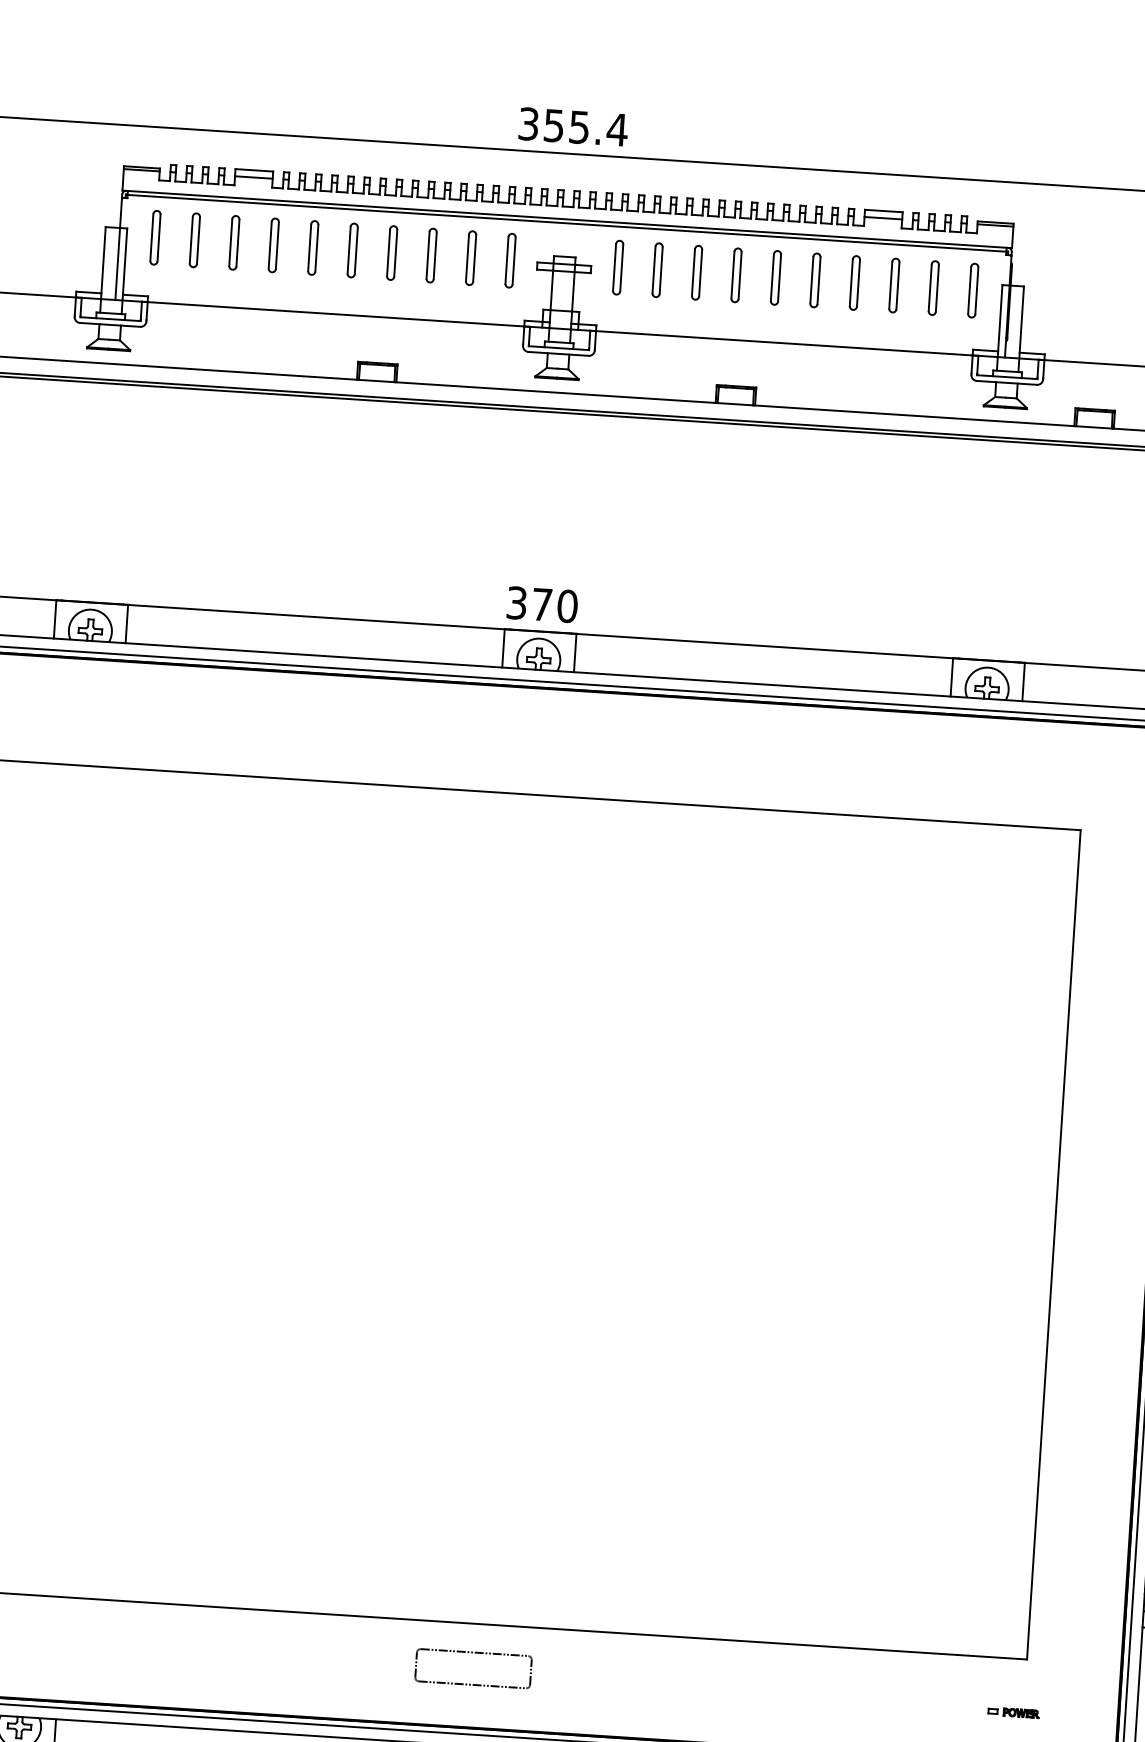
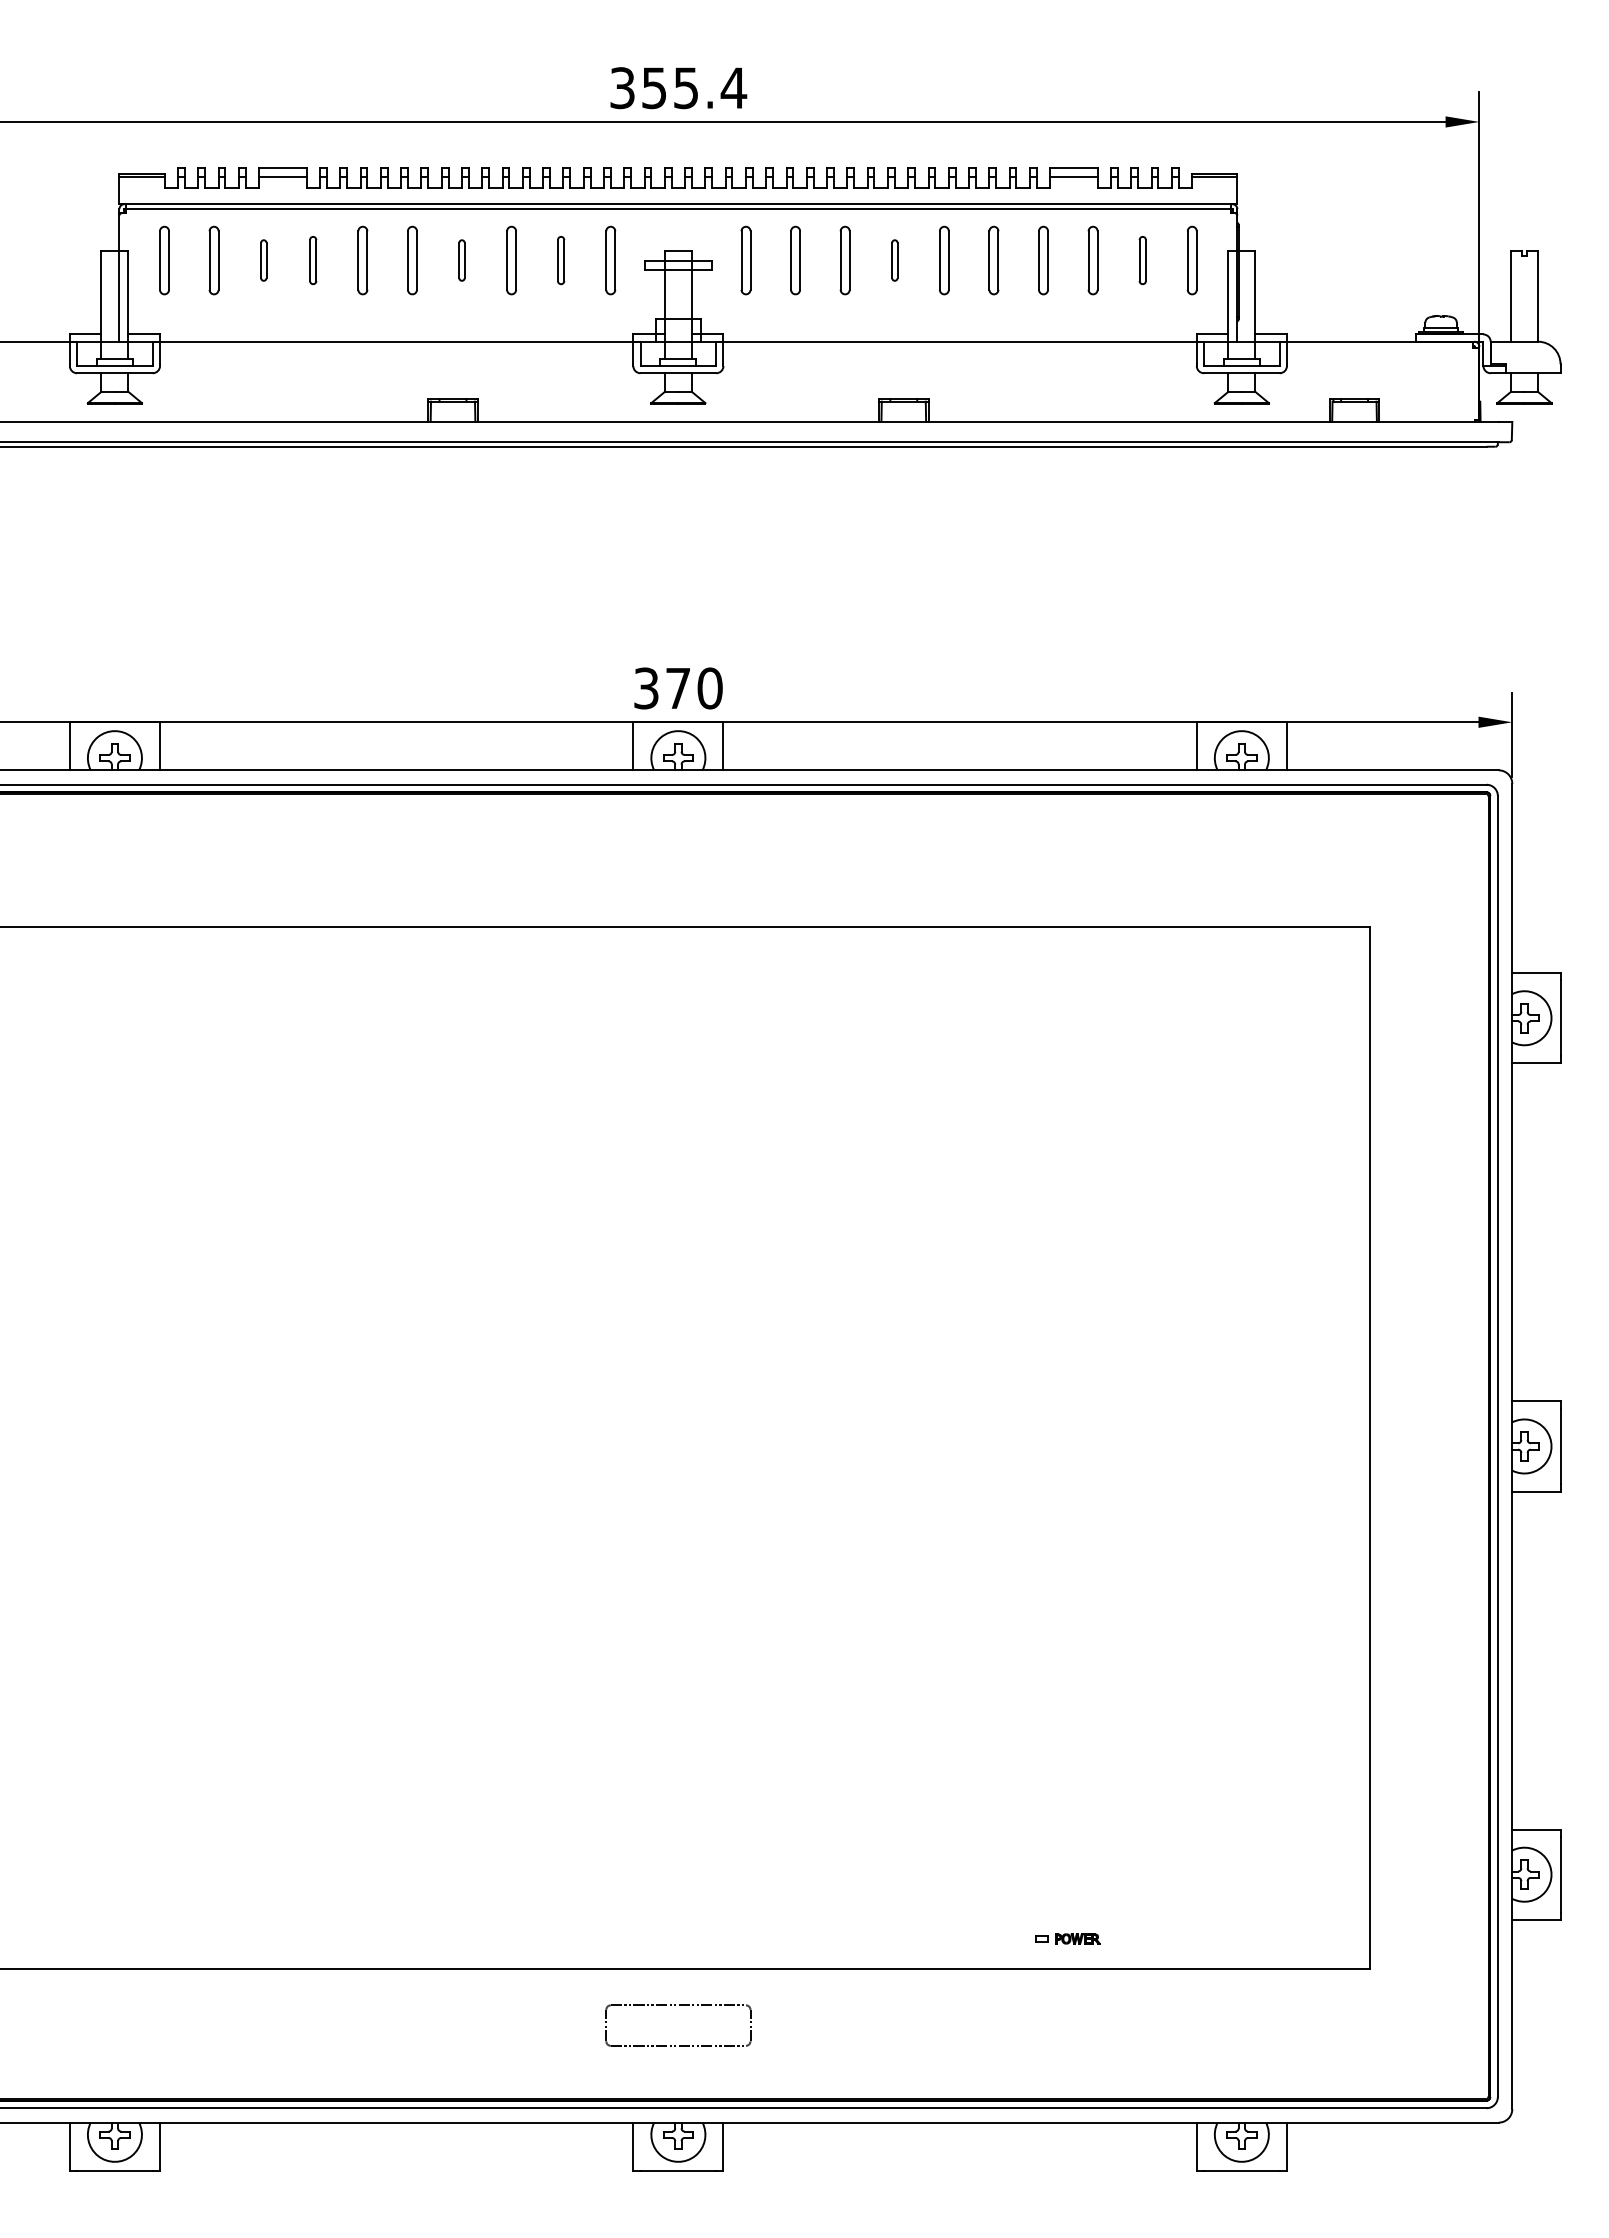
part: (234, 242) -> (263, 260), size x0.6
part: (273, 245) -> (312, 260), size x0.7
part: (391, 253) -> (461, 260), size x0.6
part: (470, 258) -> (560, 260), size x0.7
part: (736, 275) -> (894, 260), size x0.6
part: (933, 288) -> (1142, 260), size x0.7
part: (1013, 1712) -> (1067, 1938), moved

